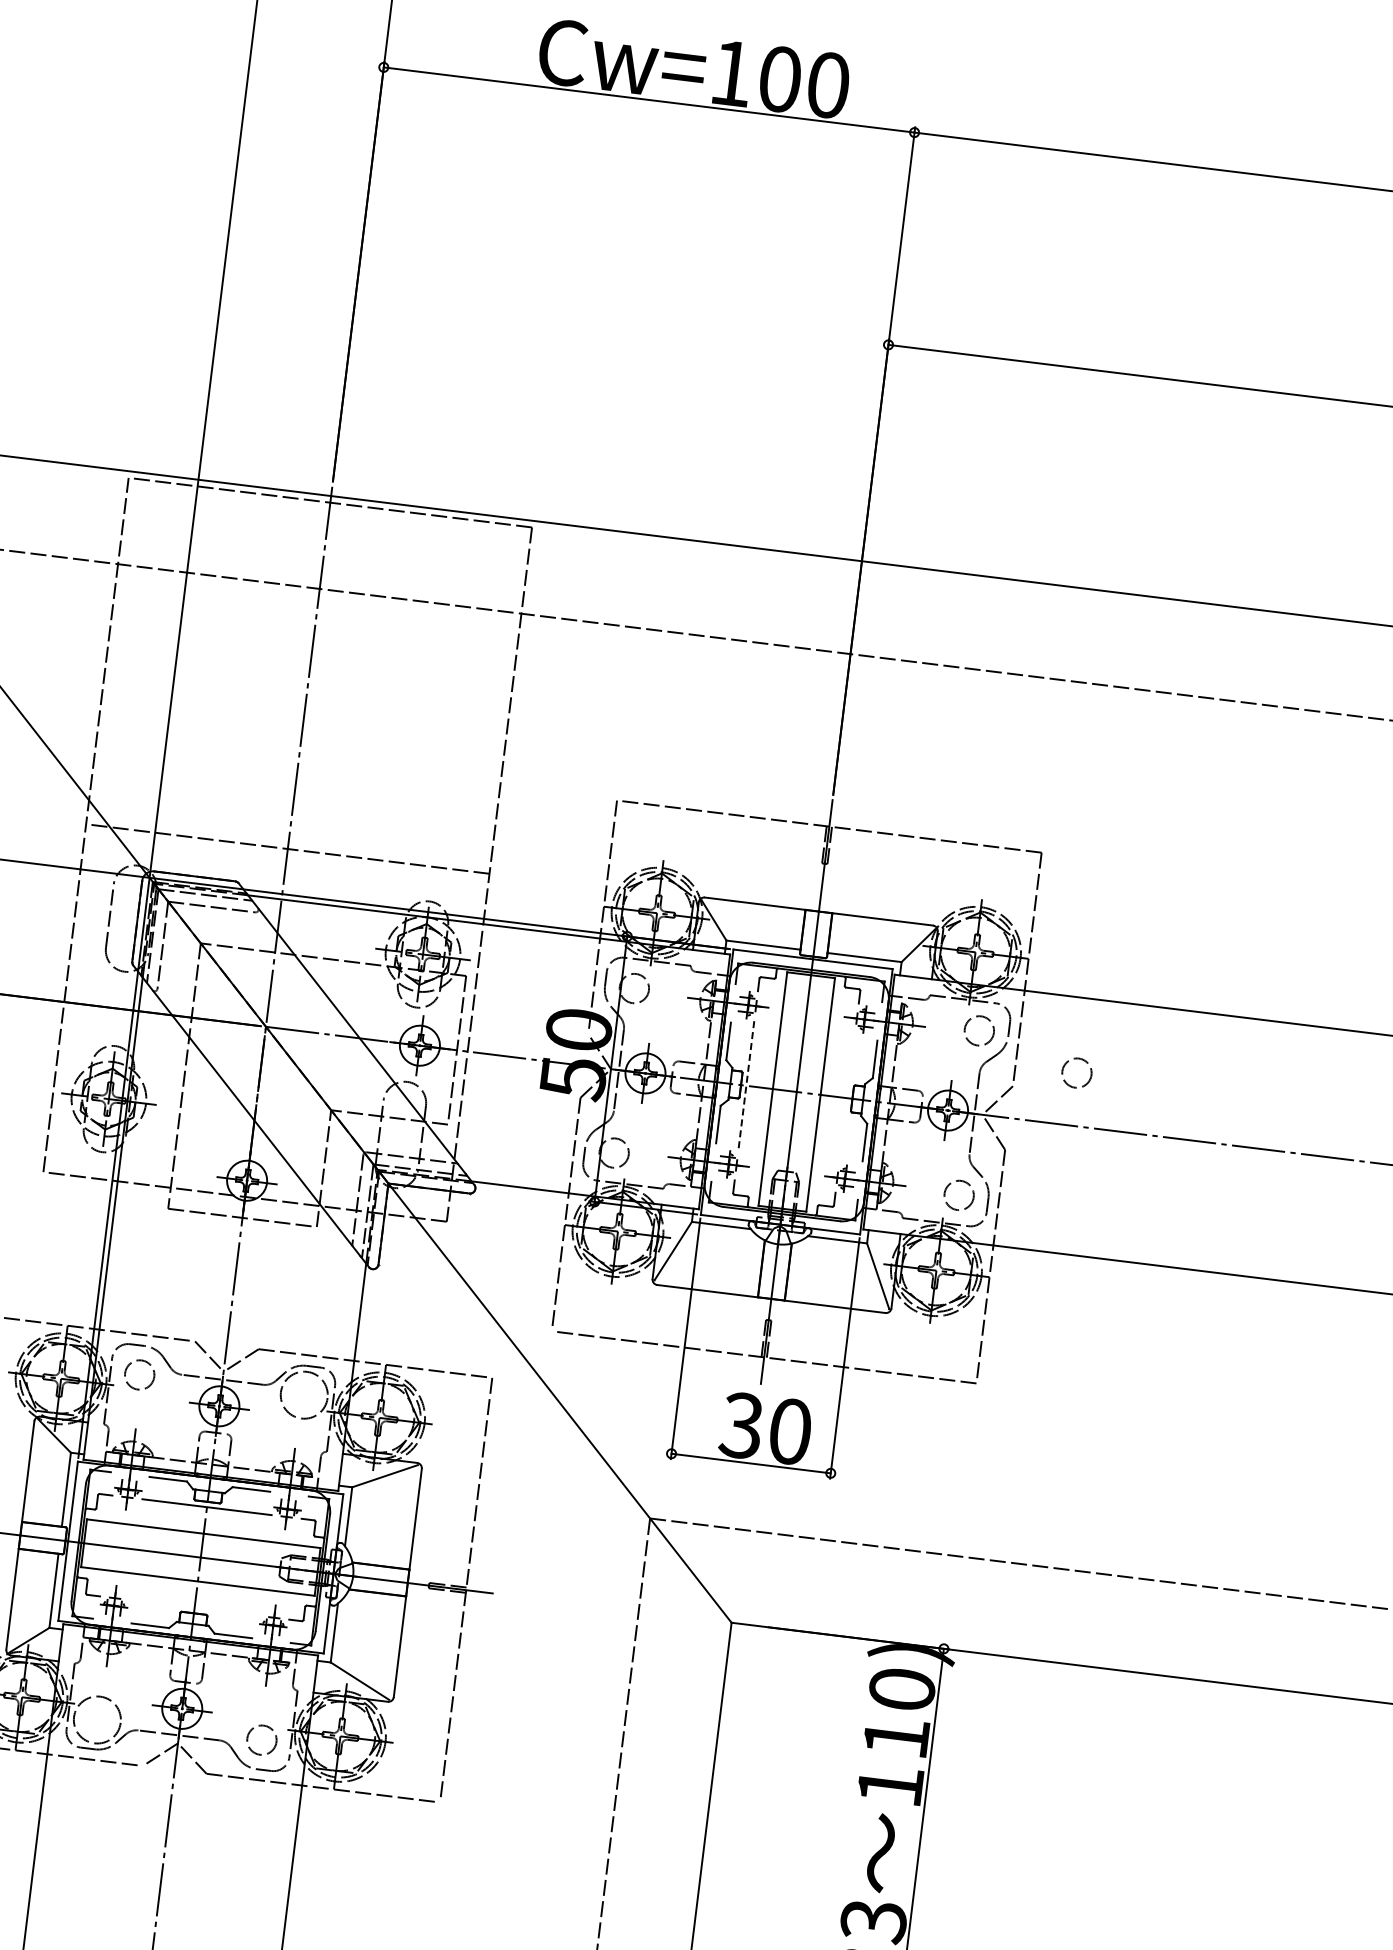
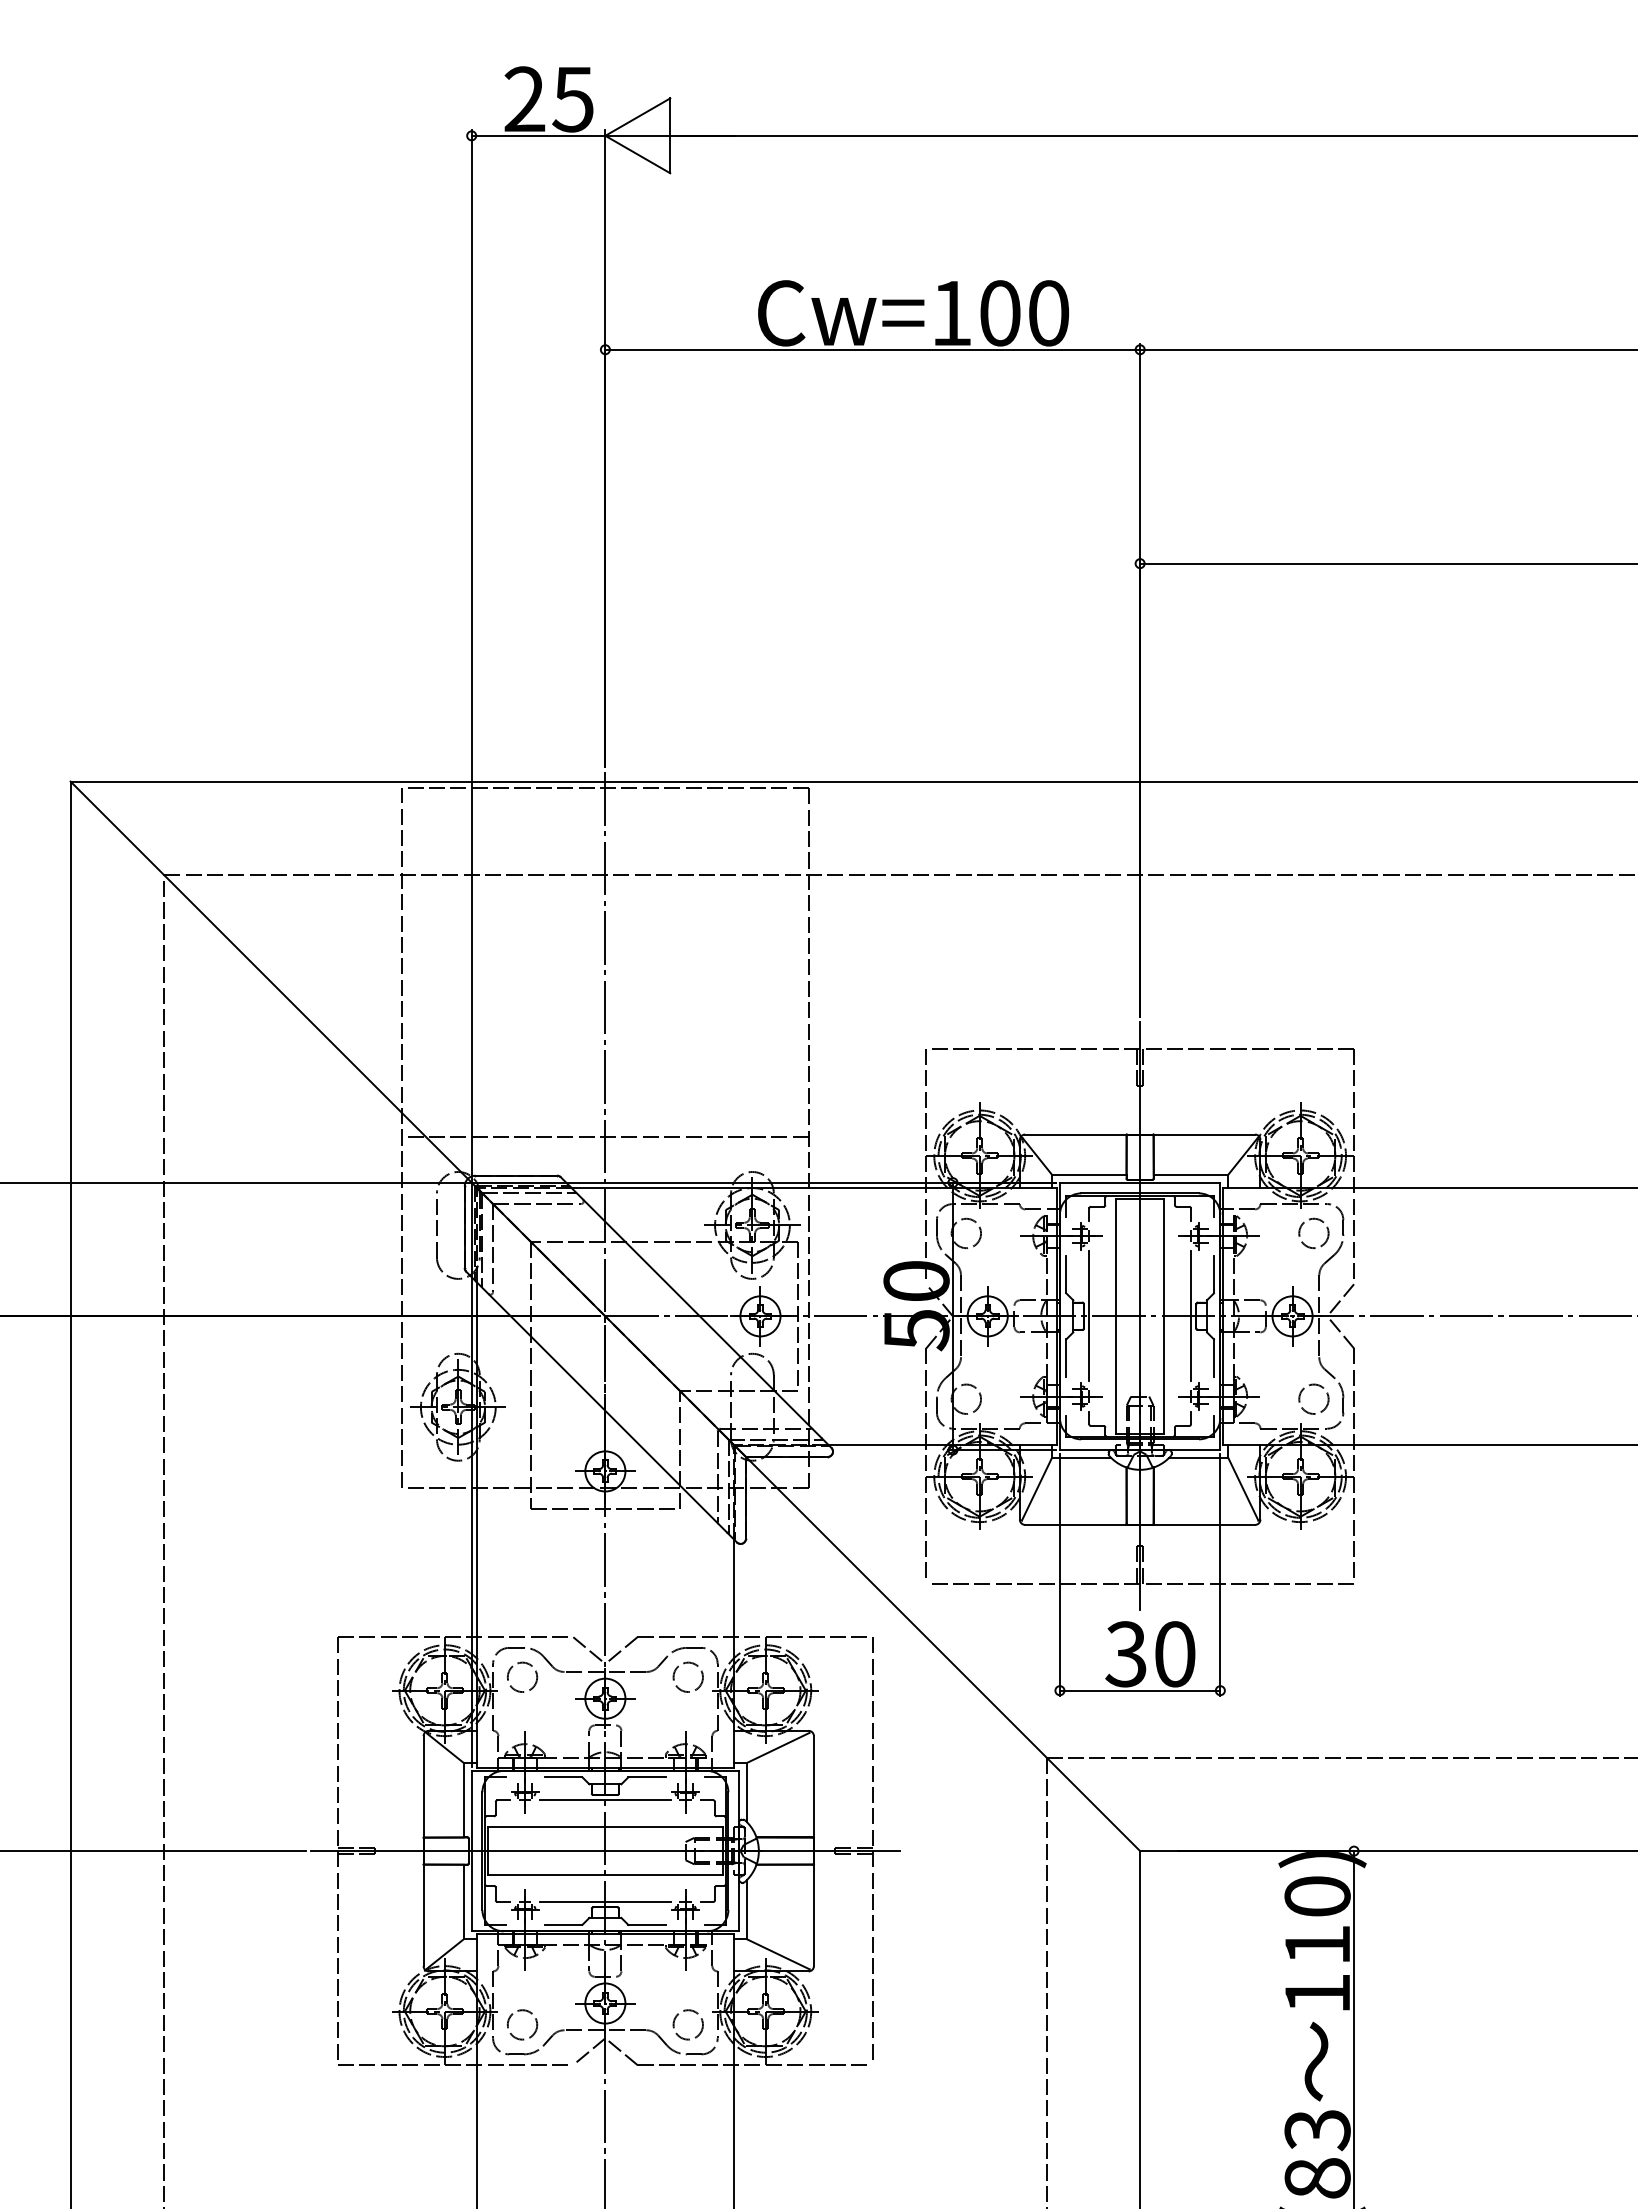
circle: (1076, 1073) -> (1415, 1263), removed
line: (746, 1085) -> (1089, 1316), dashed -> solid
line: (846, 1098) -> (1190, 1316), added
circle: (303, 1395) -> (687, 1677), size x0.62
line: (194, 1607) -> (605, 1901), added
circle: (97, 1719) -> (522, 2024), size x0.62

